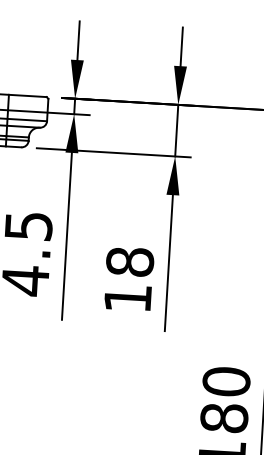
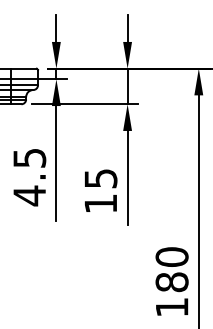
text: (129, 261) -> (100, 178), 18 -> 15

